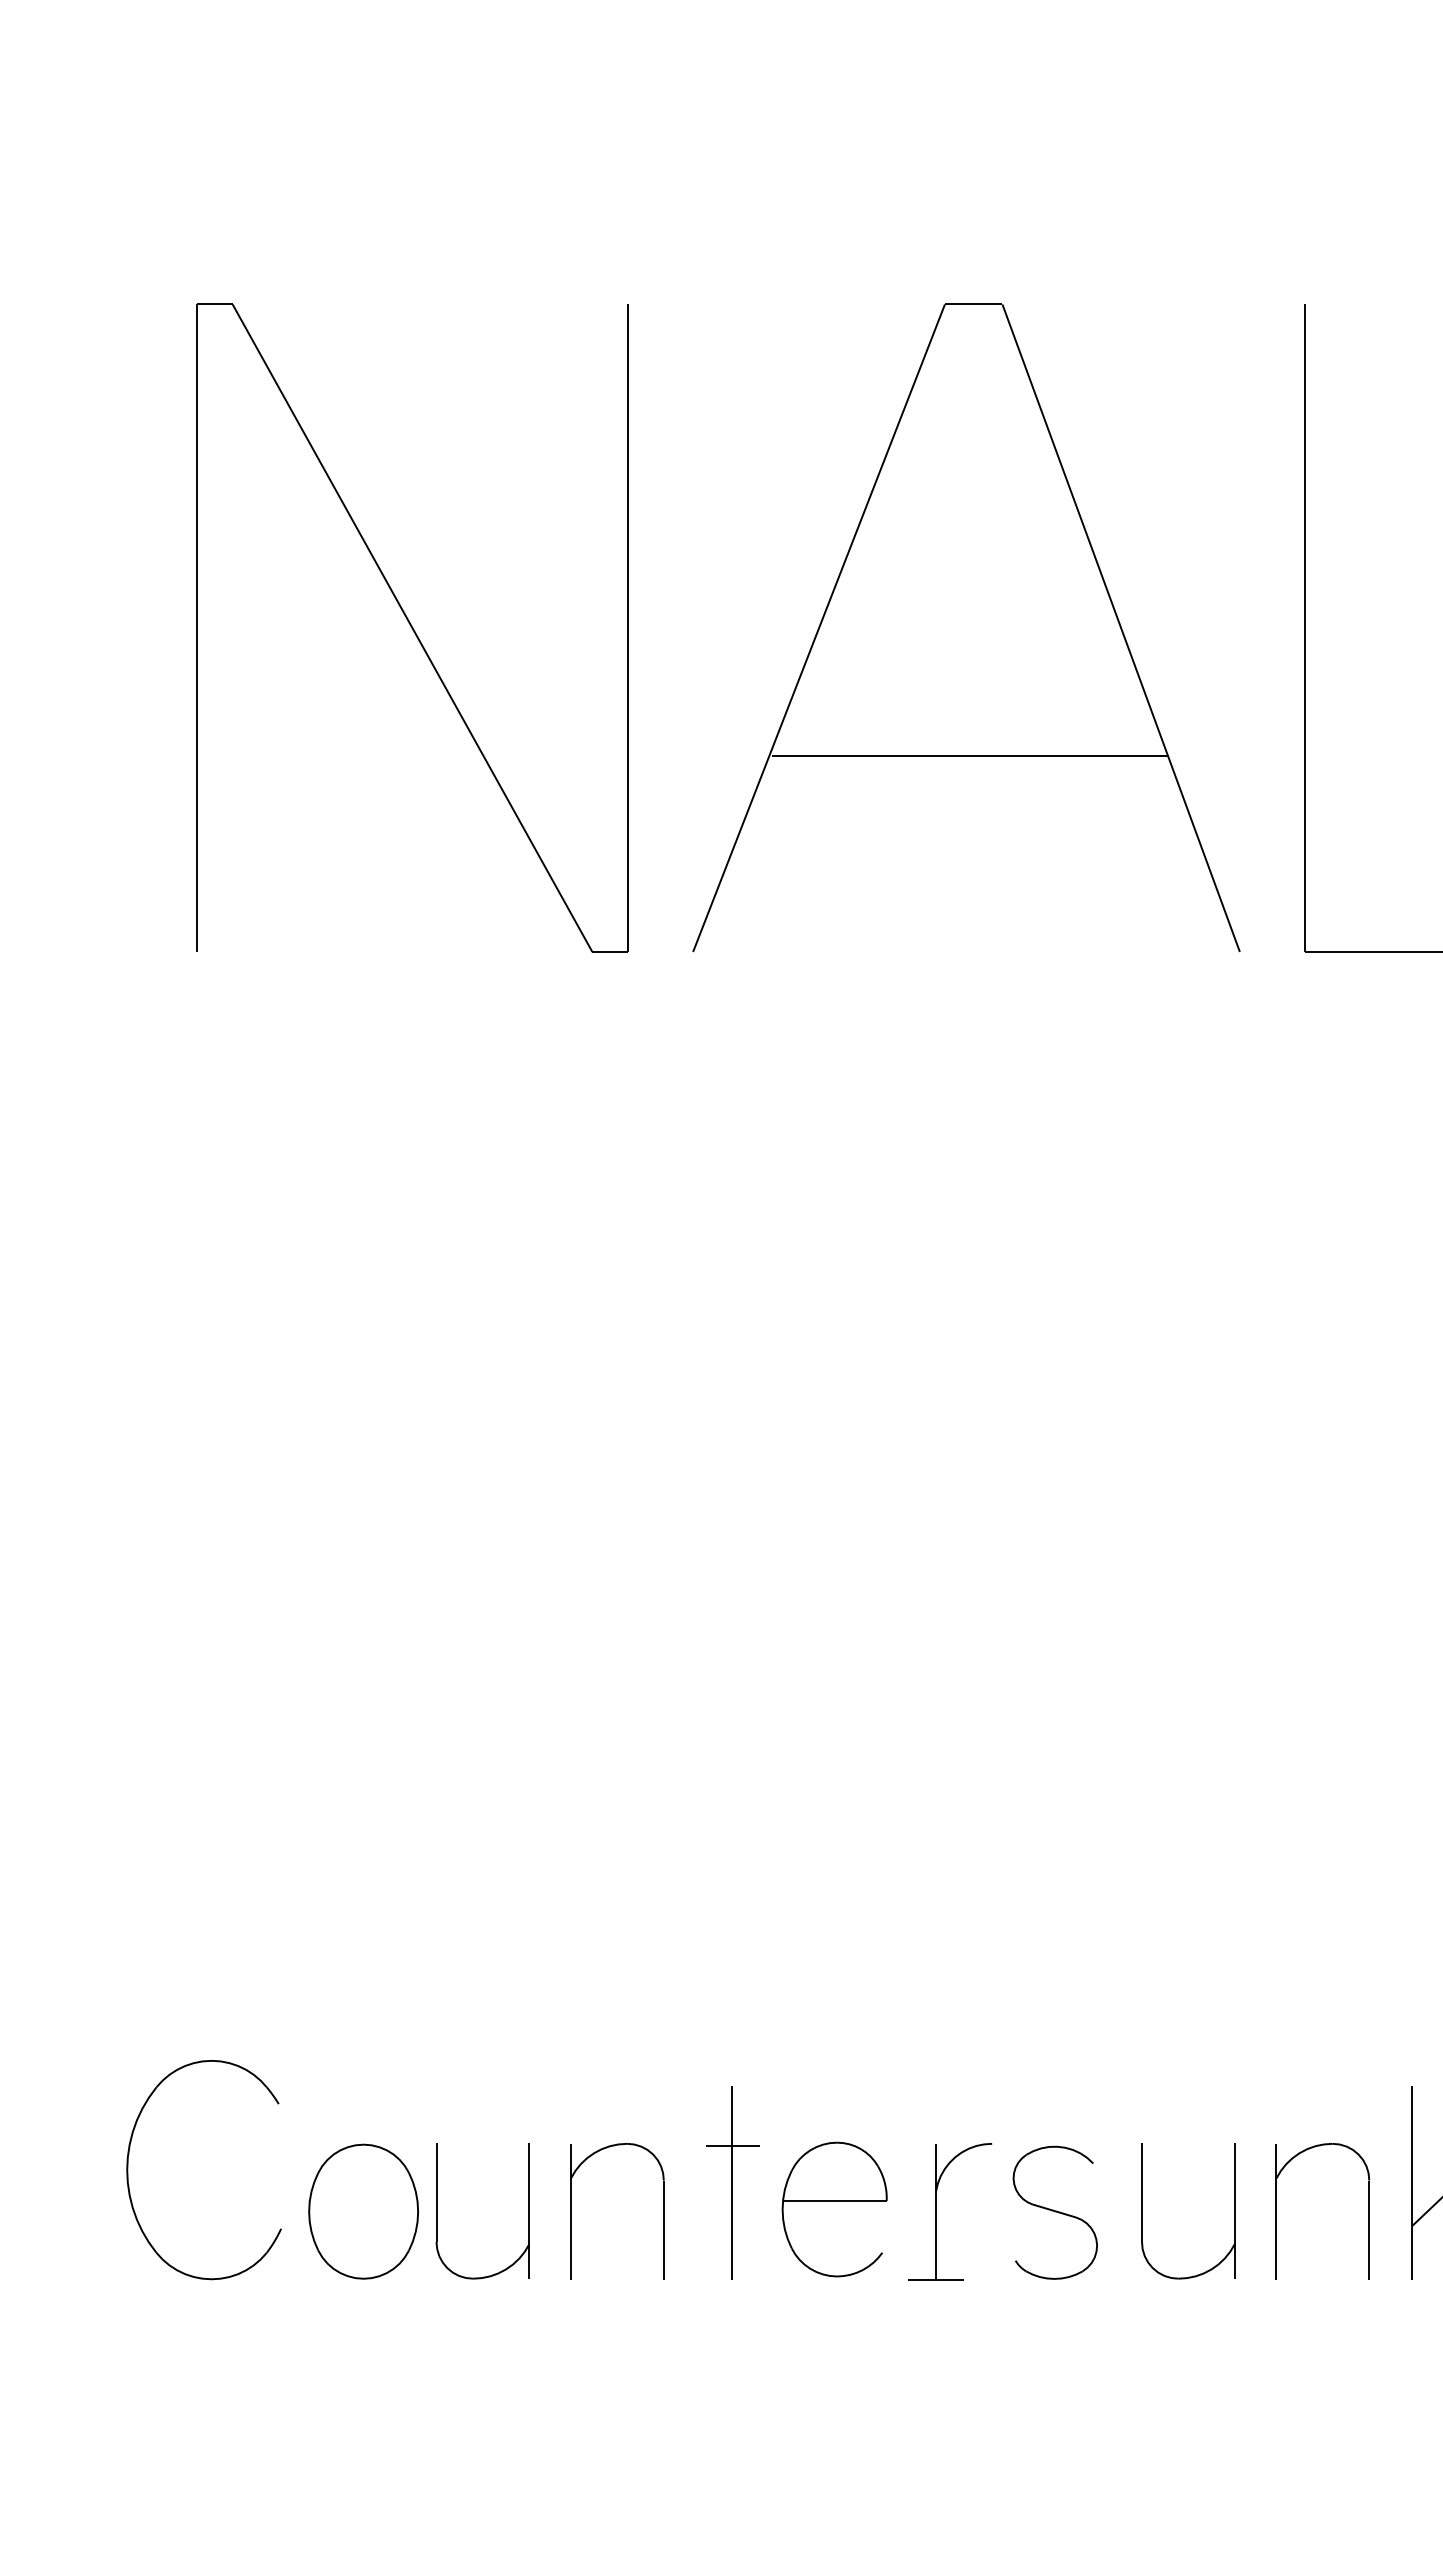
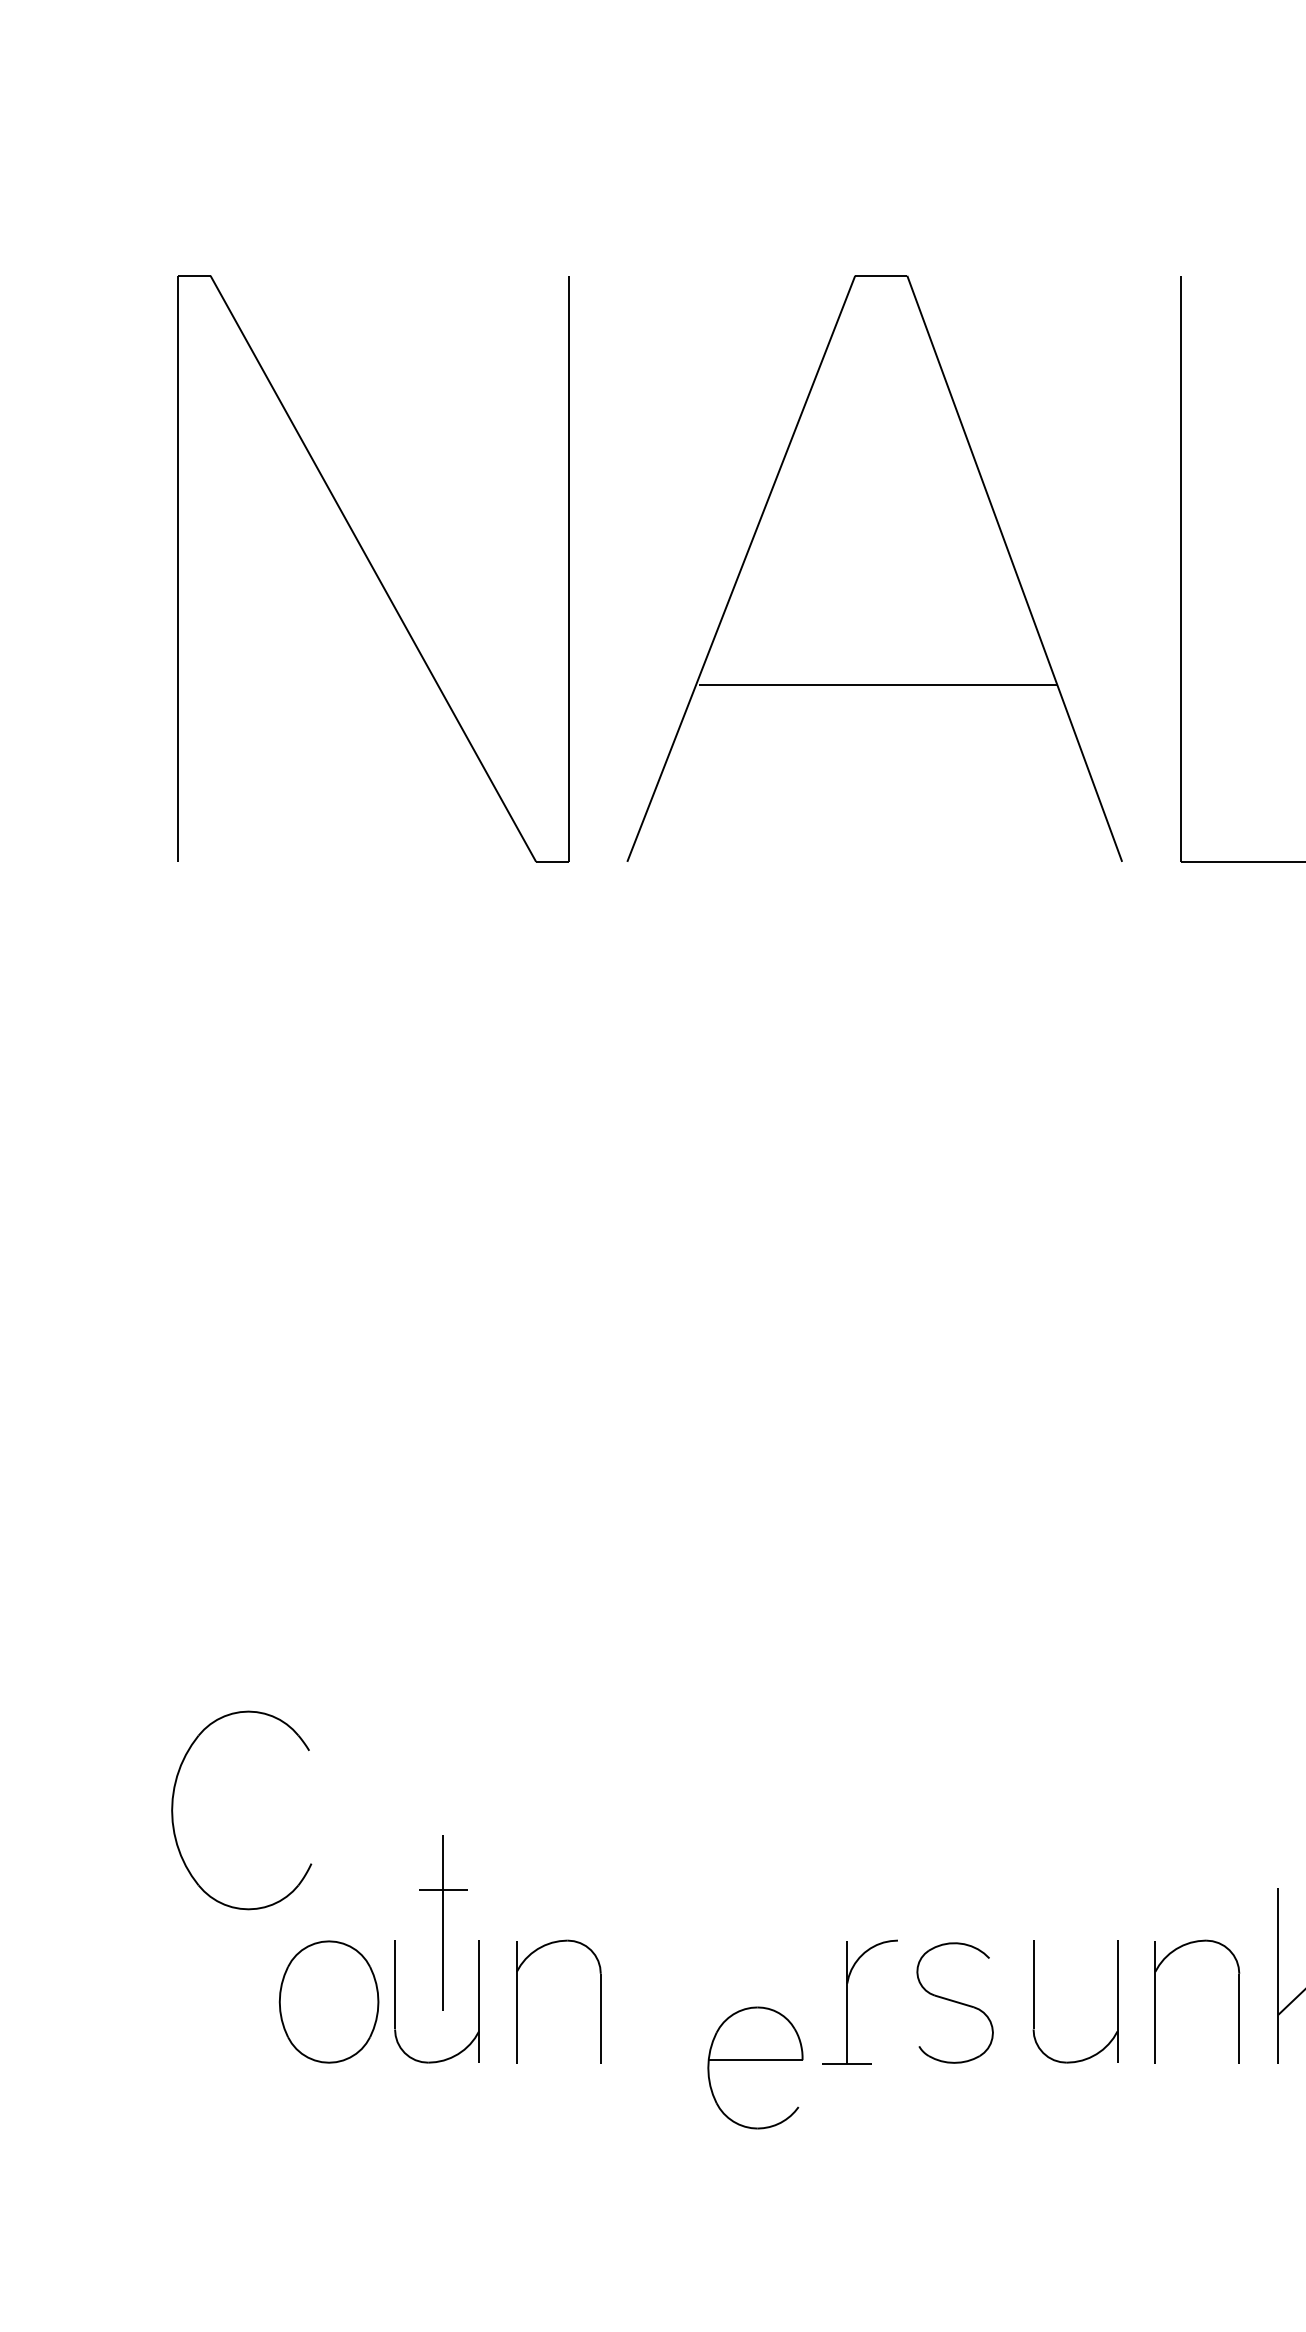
part: (128, 2170) -> (173, 1810), moved
part: (732, 2182) -> (443, 1923), moved
part: (834, 2201) -> (755, 2060), moved

